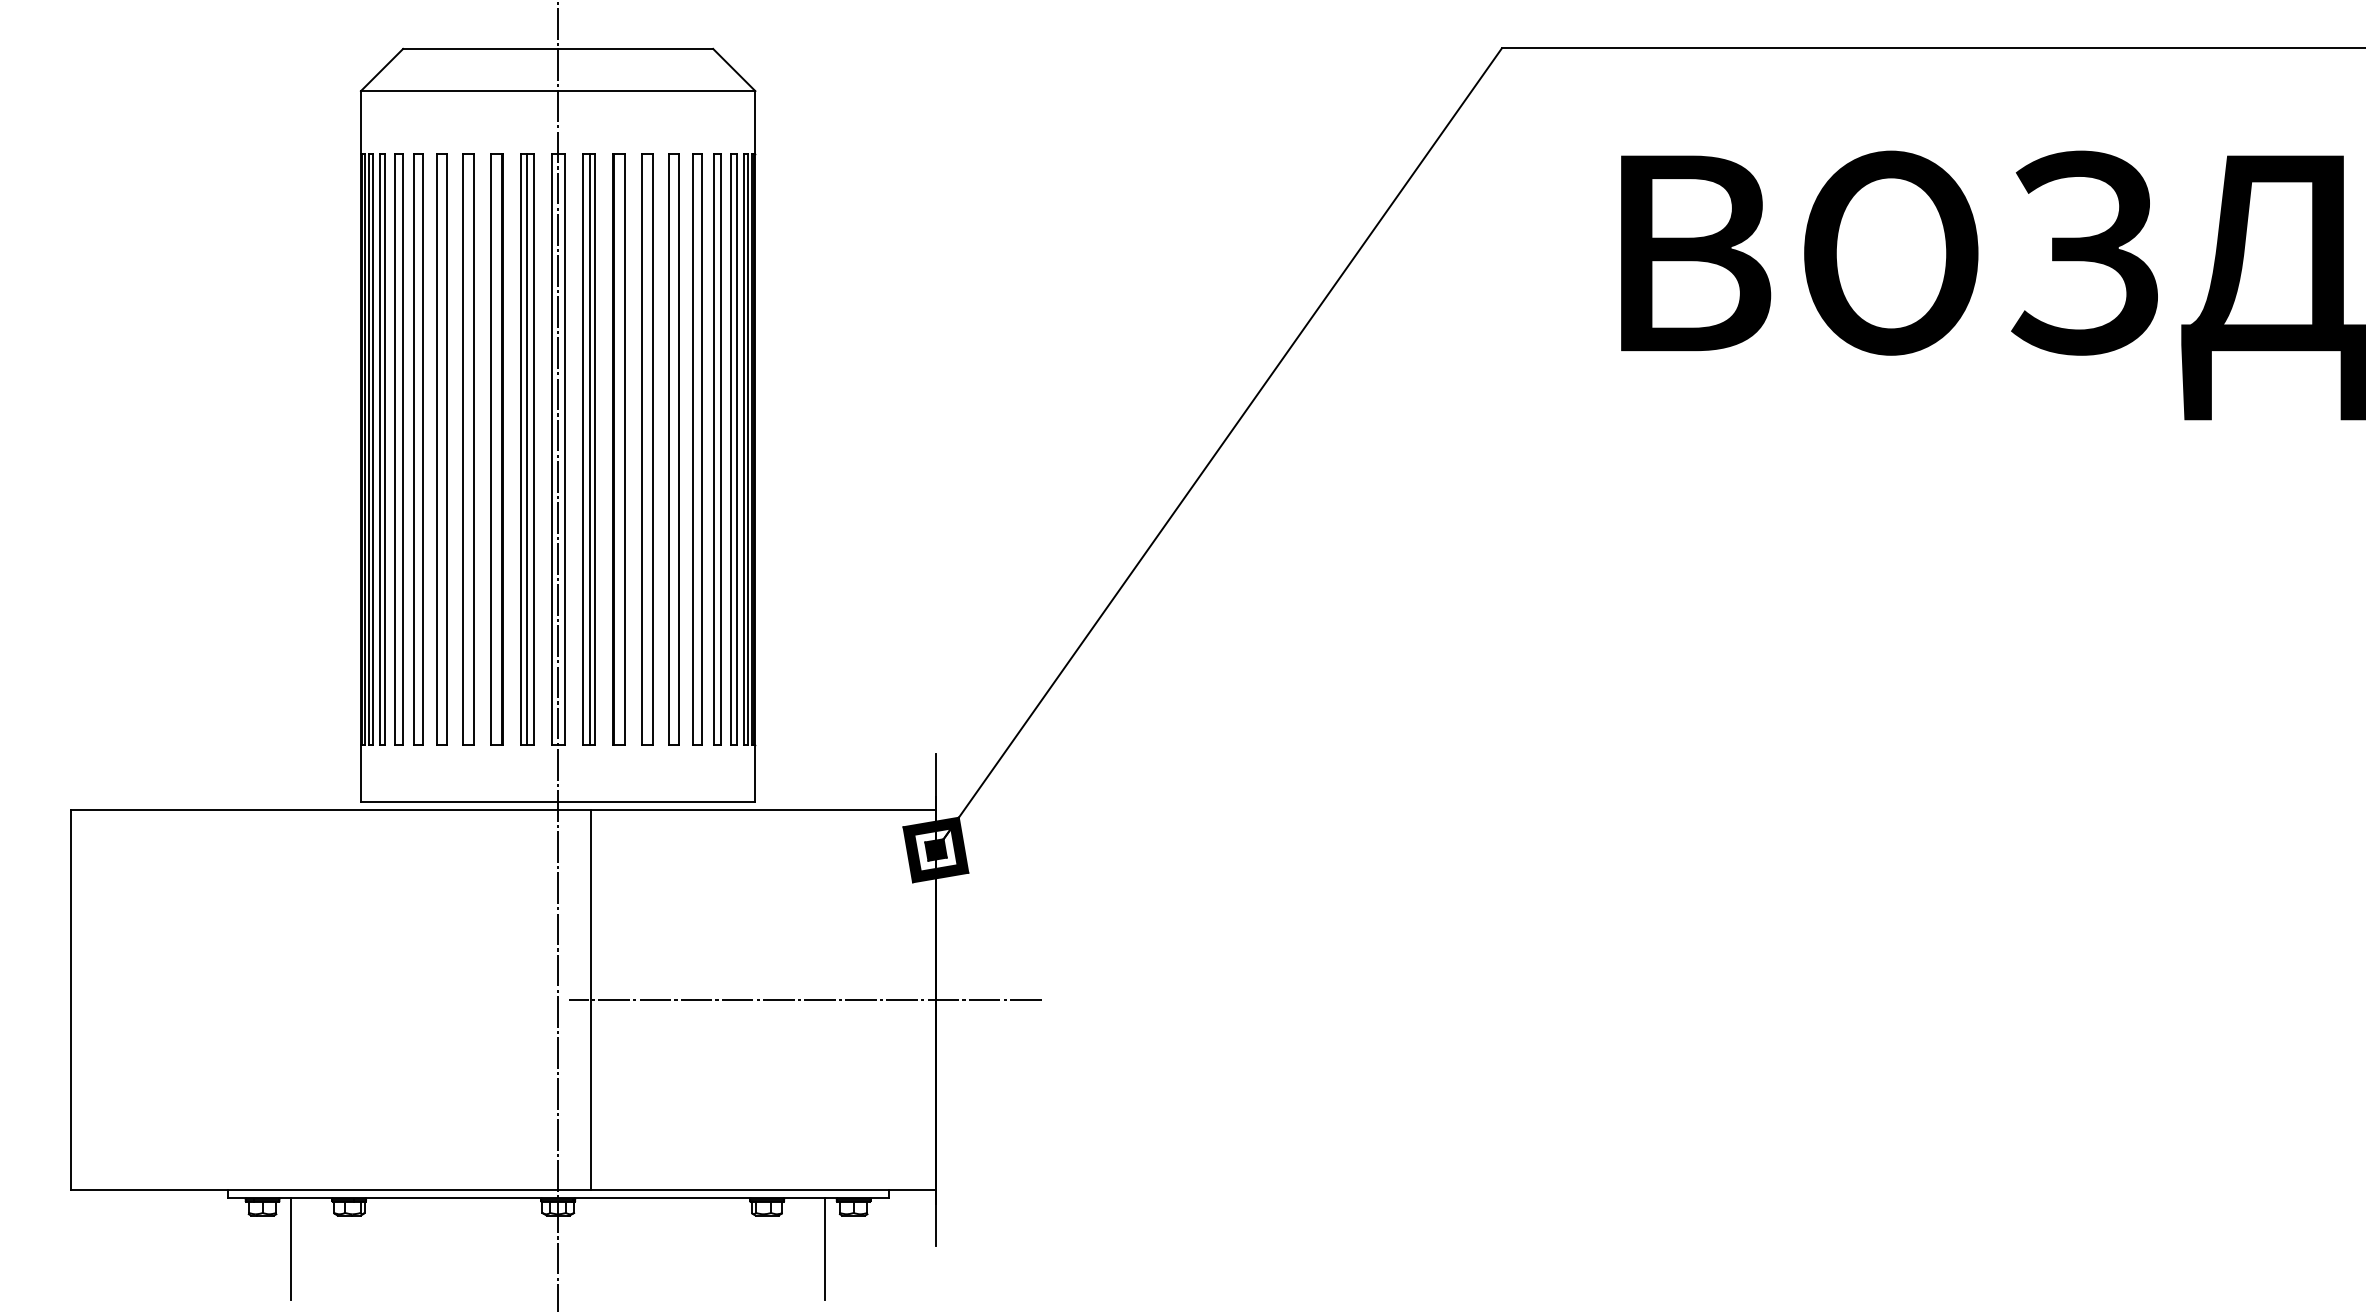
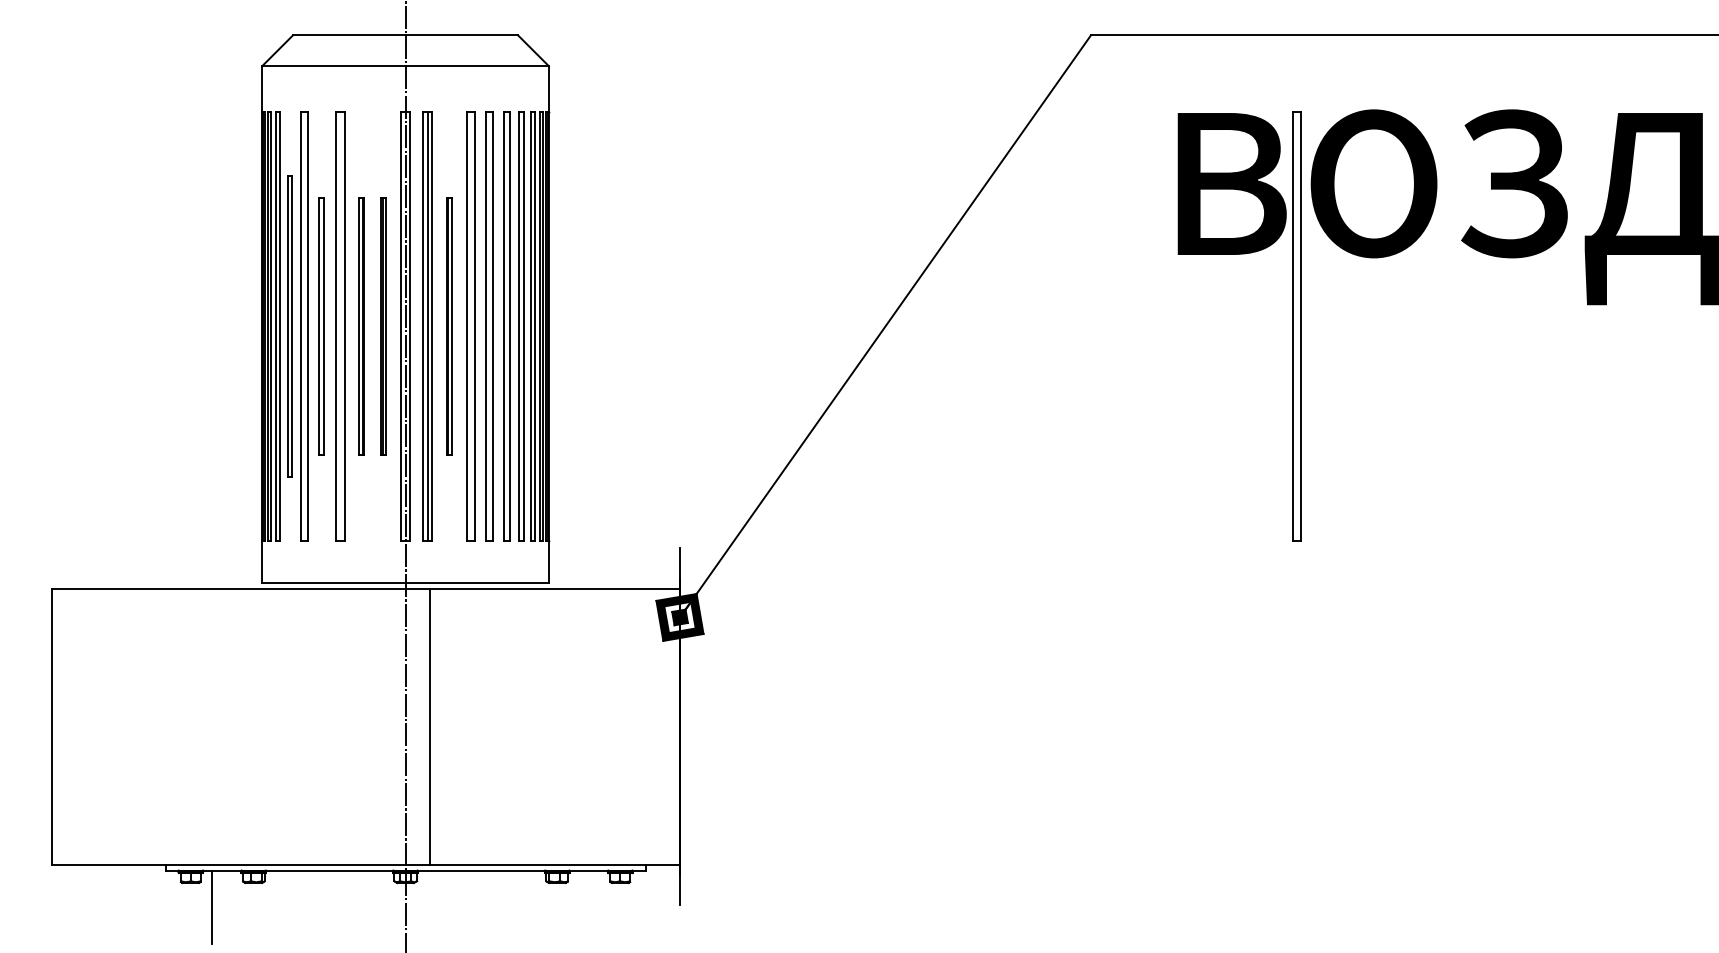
part: (398, 449) -> (289, 326), size x0.7
part: (441, 449) -> (320, 326), size x0.6
part: (496, 449) -> (360, 326), size x0.6
part: (527, 449) -> (383, 326), size x0.6
part: (618, 449) -> (449, 326), size x0.6
part: (1785, 449) -> (1297, 326), added
line: (804, 999) -> (584, 726), removed
line: (825, 1248) -> (599, 906), removed

